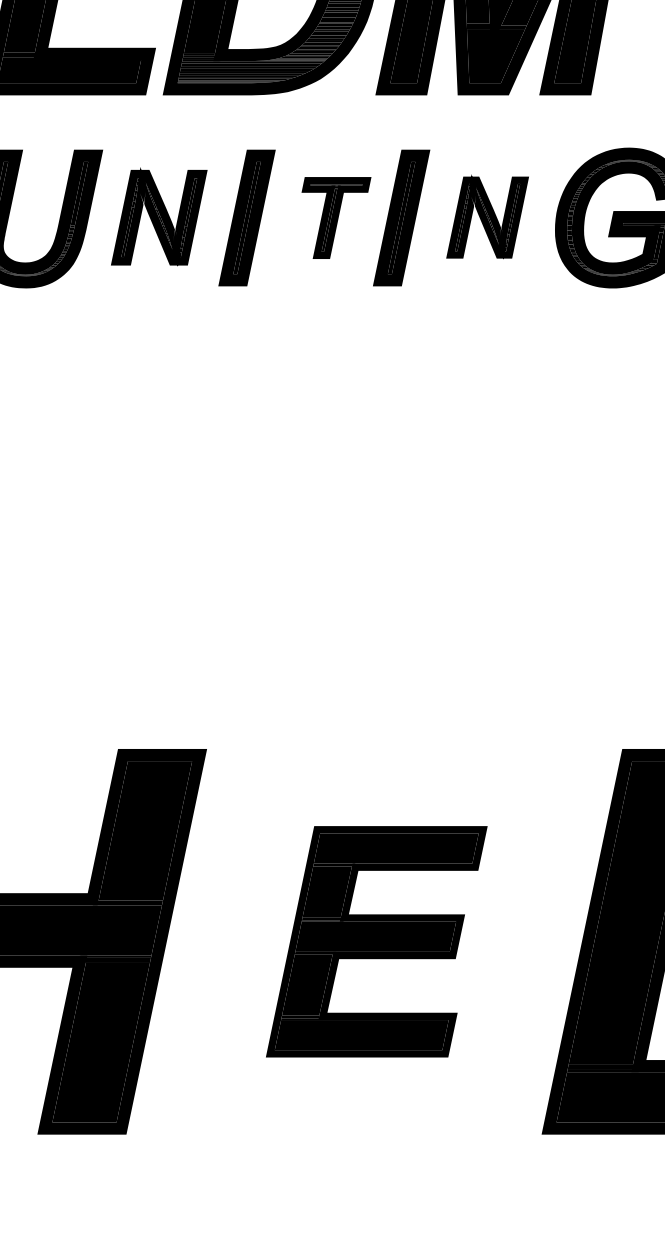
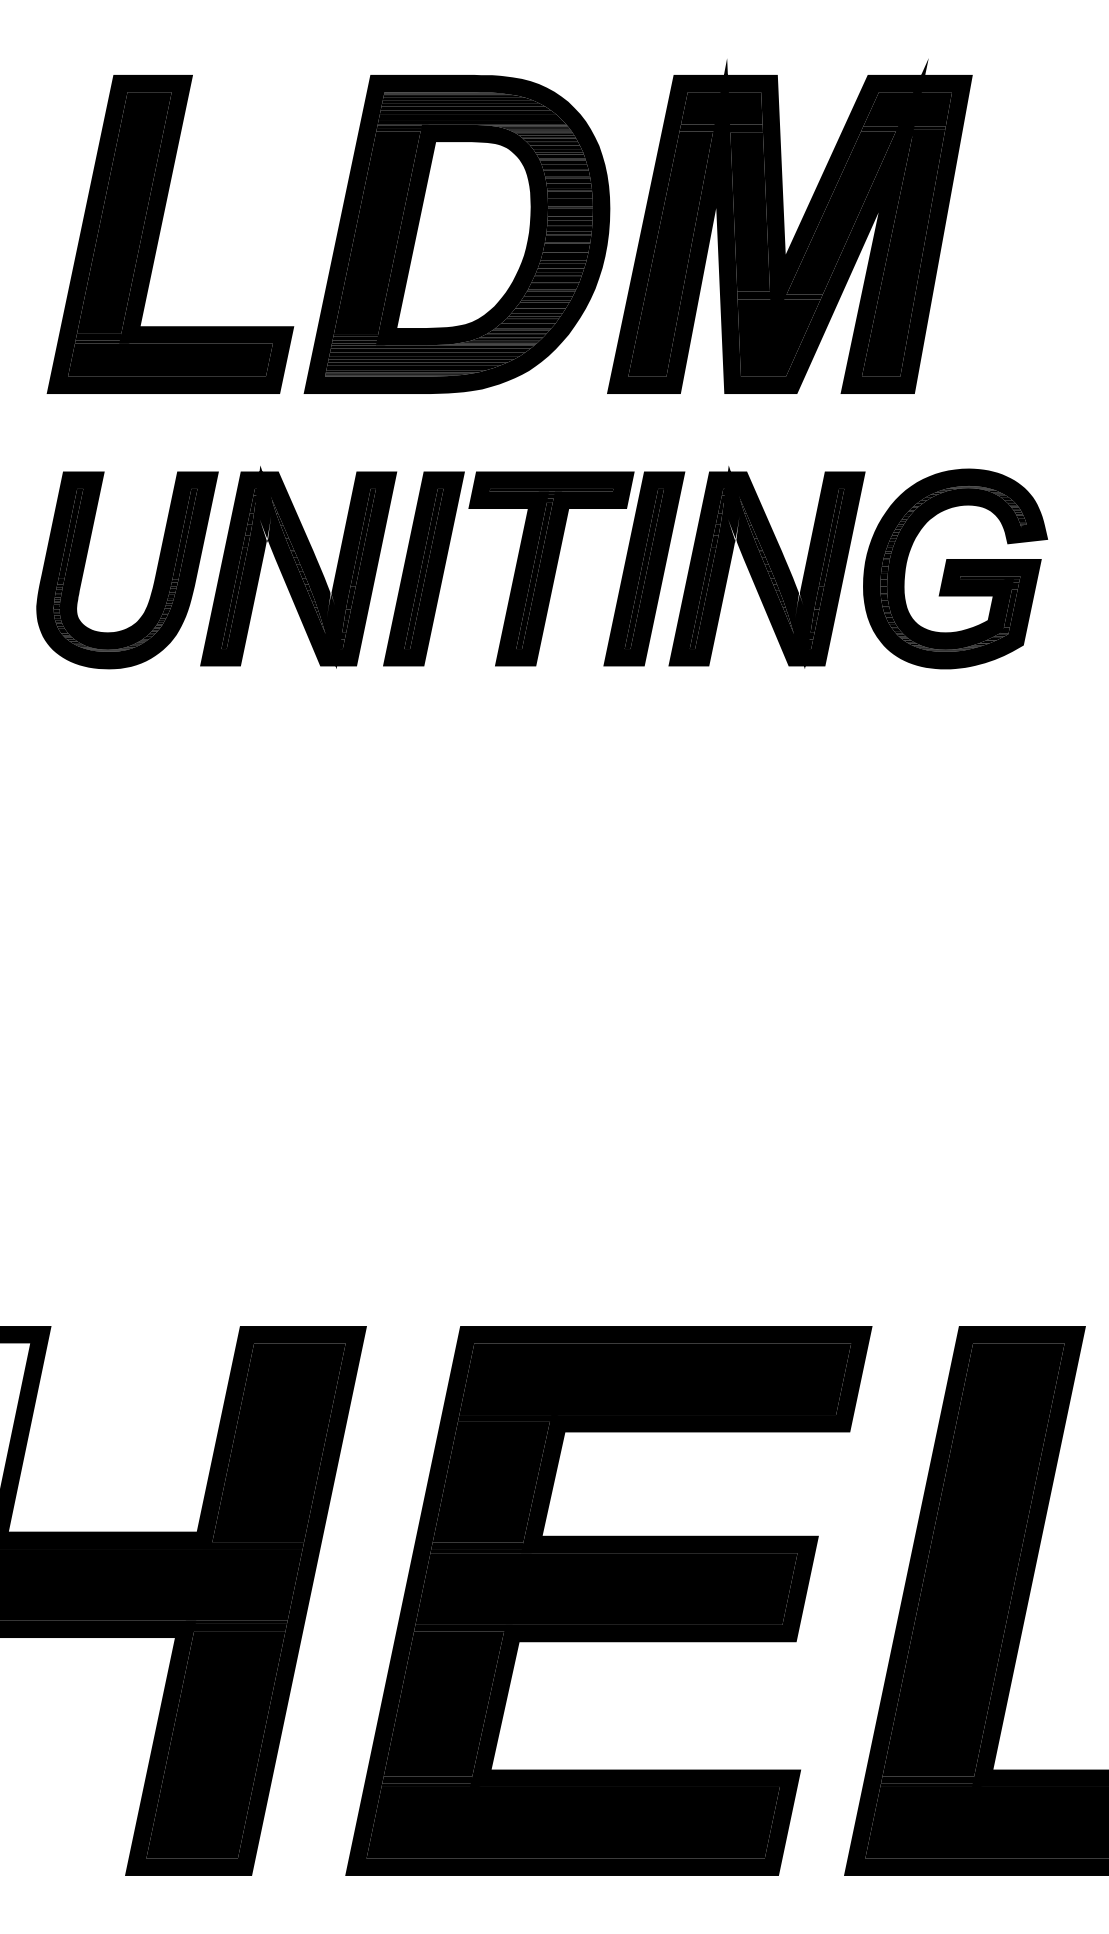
part: (159, 217) -> (298, 567), size x1.43
part: (336, 217) -> (551, 568), size x1.67
part: (487, 217) -> (766, 567), size x1.67
part: (376, 941) -> (608, 1600), size x1.67

